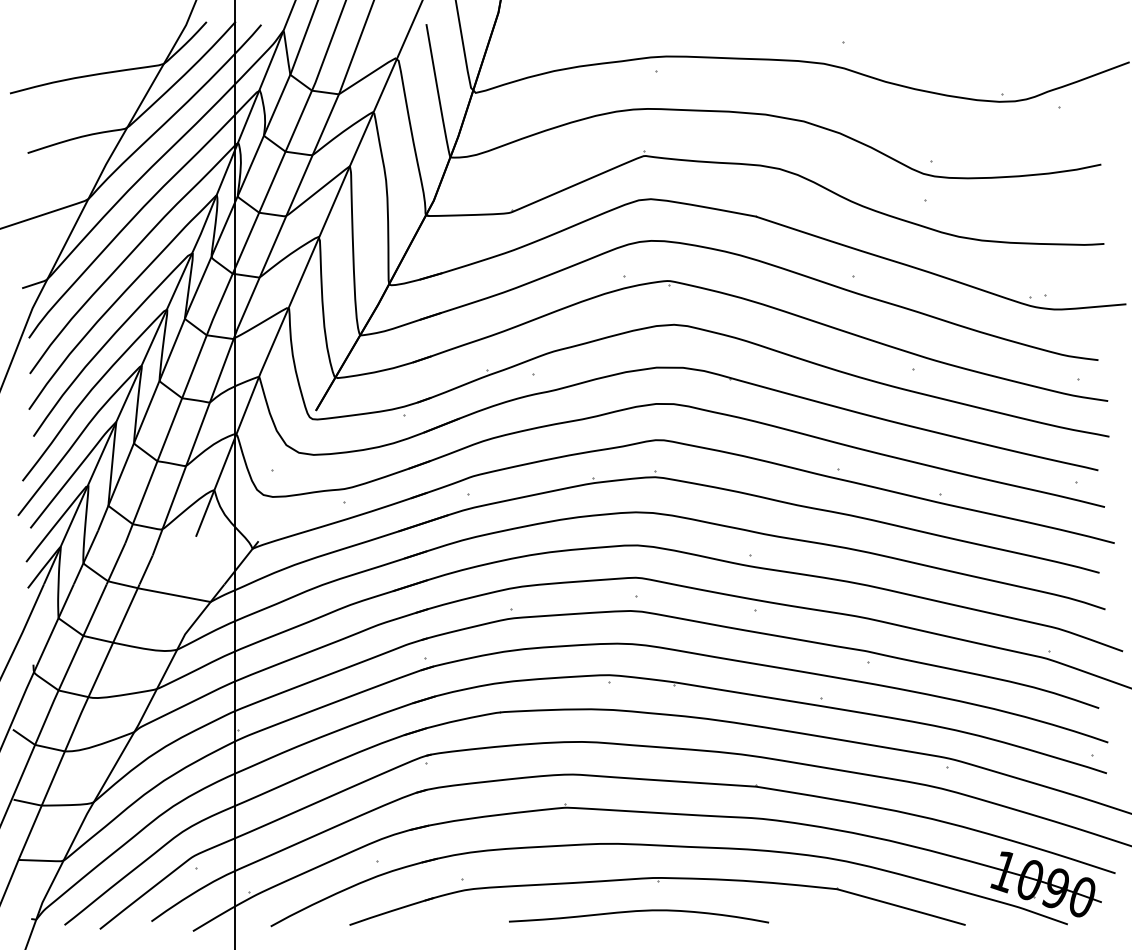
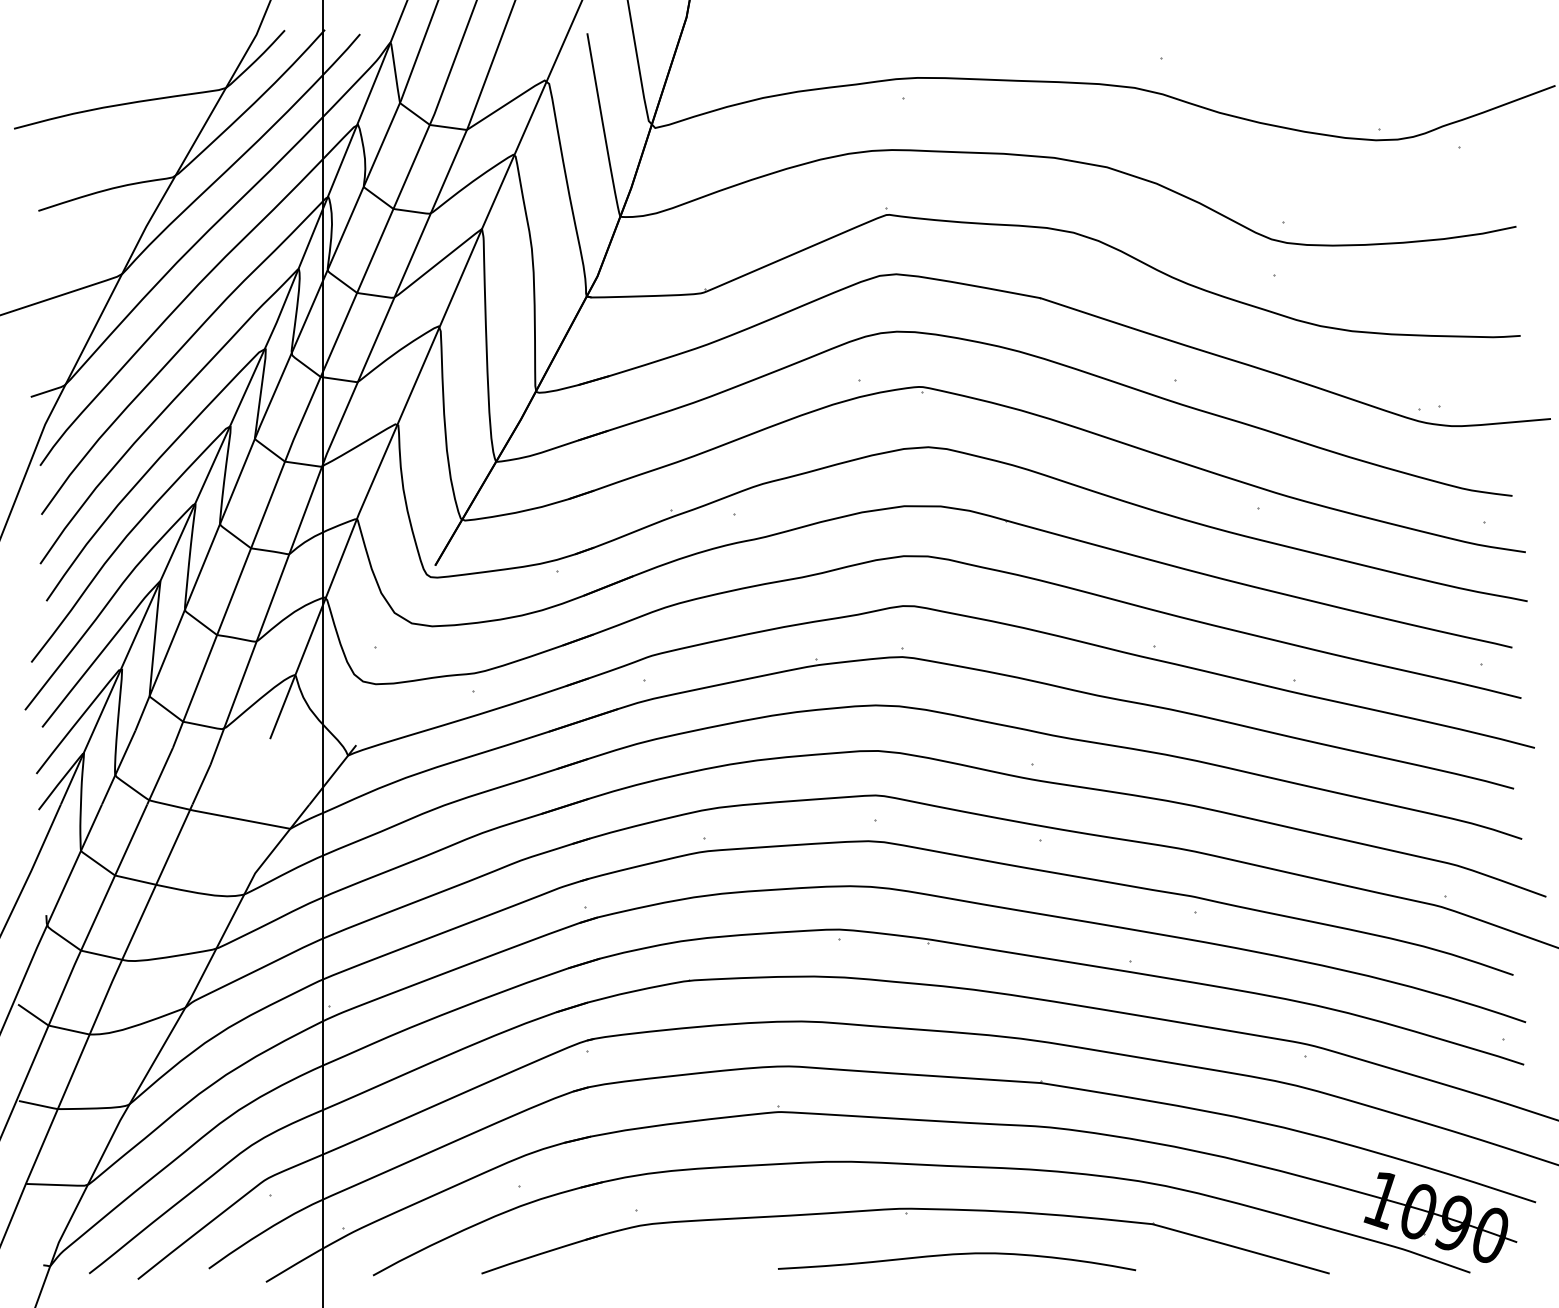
curve: (638, 911) -> (956, 1255), moved

